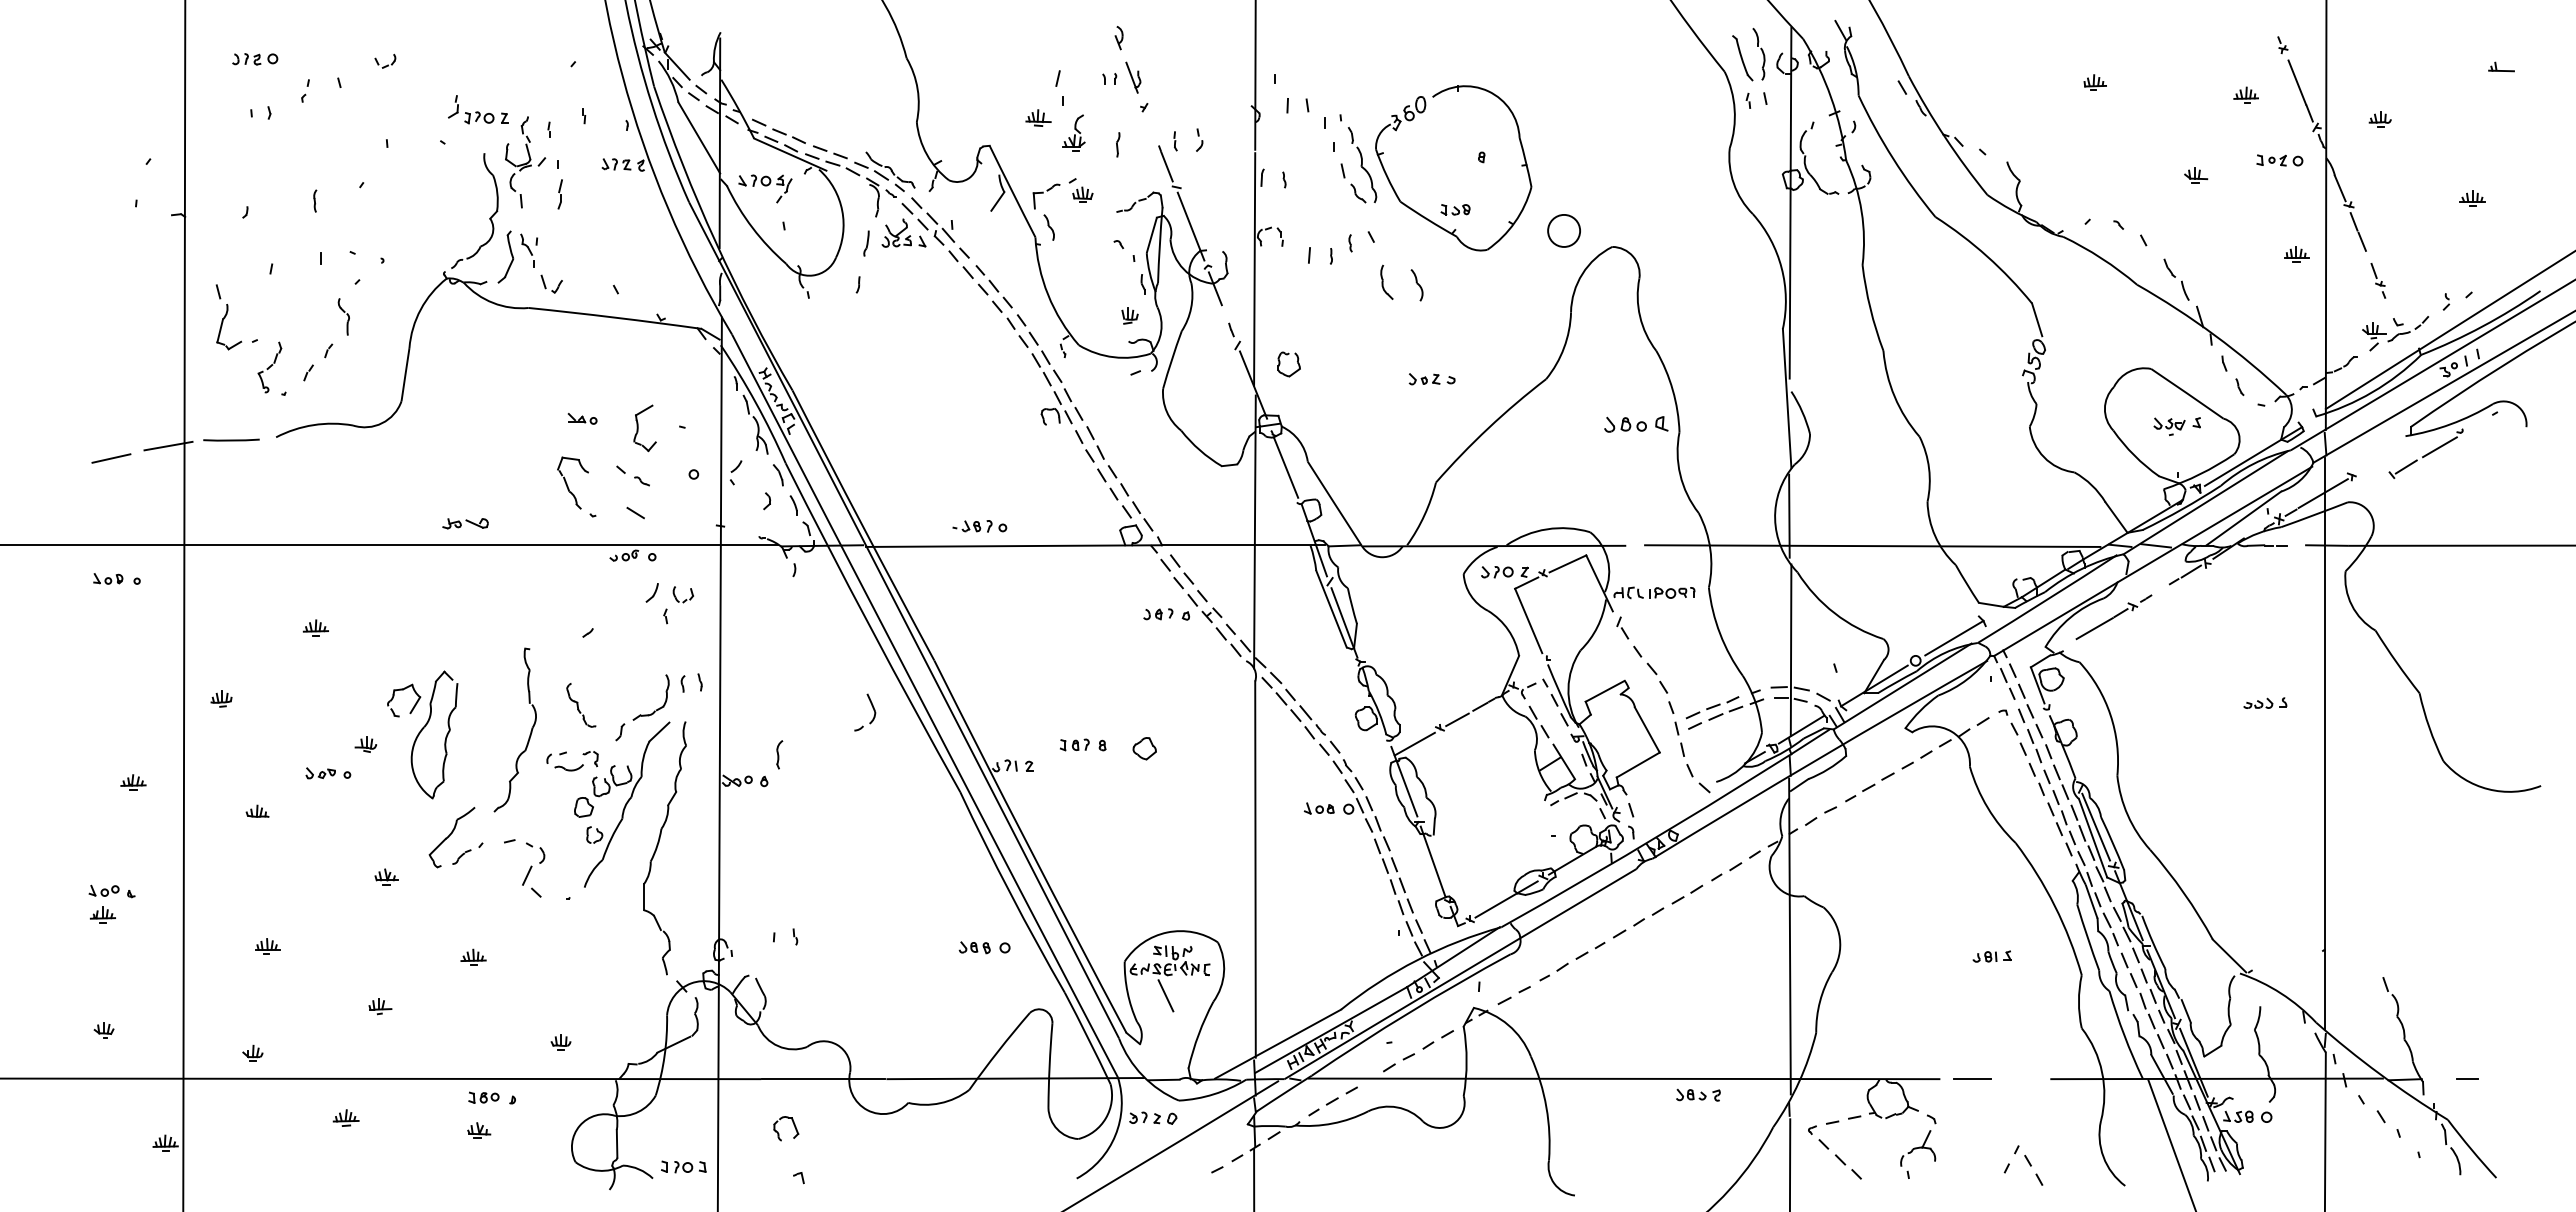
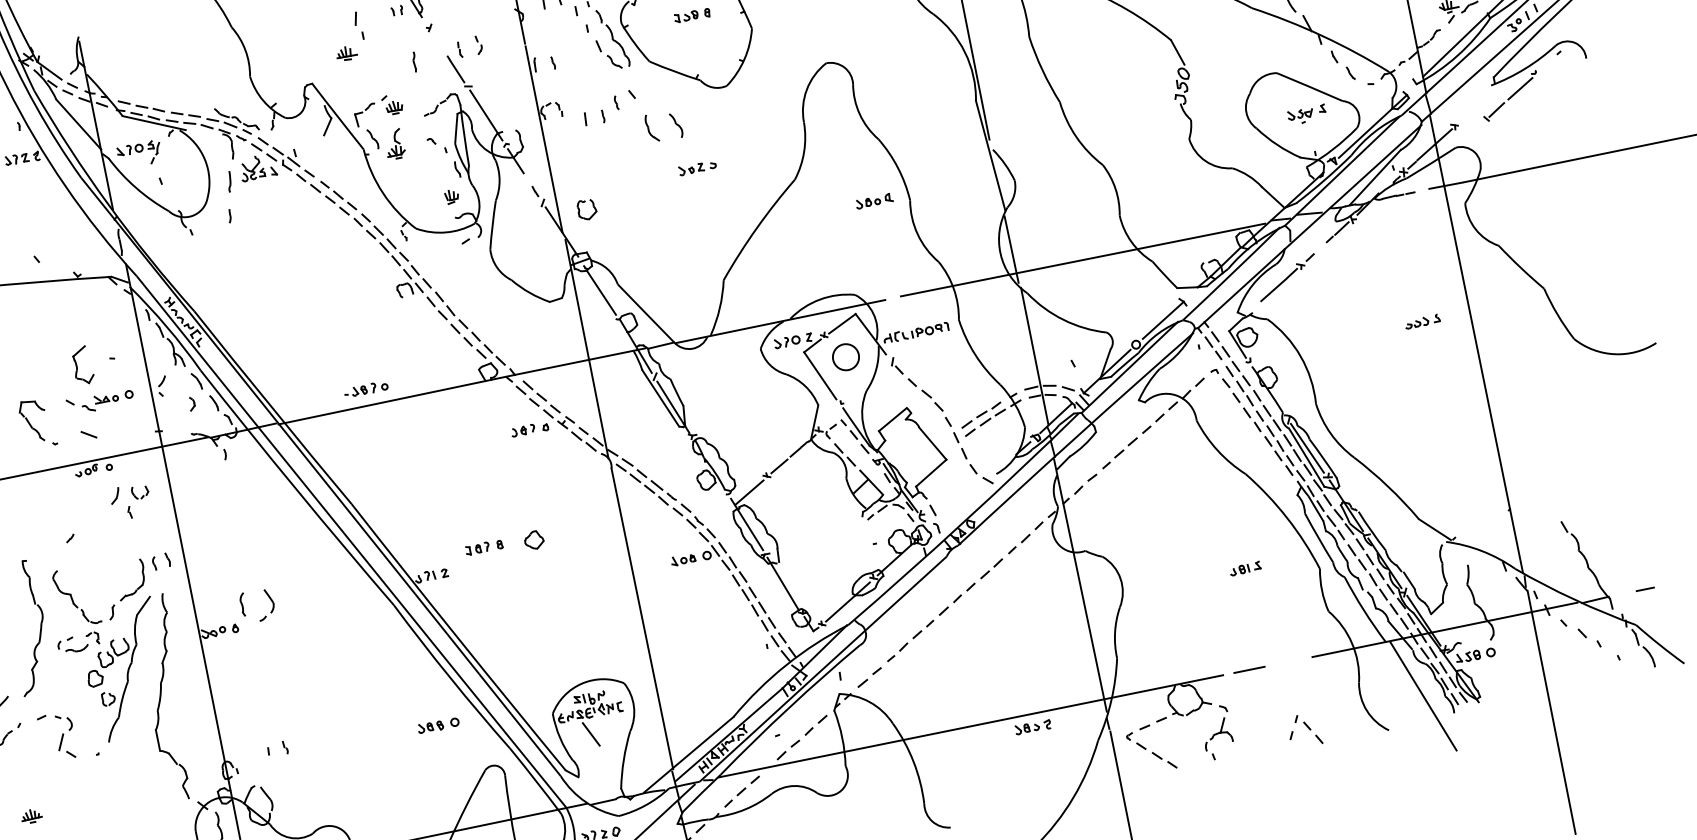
part: (1073, 132) -> (394, 144), moved
part: (1455, 209) -> (686, 16), moved
circle: (1563, 230) -> (845, 356), moved
part: (1431, 379) -> (697, 168), moved
part: (582, 418) -> (106, 398), moved
part: (1636, 424) -> (874, 201), size x0.71
part: (581, 705) -> (76, 597), size x1.67
part: (872, 708) -> (270, 600), moved

